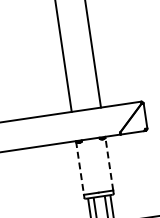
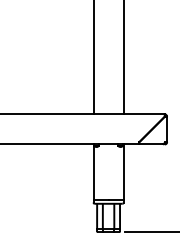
line: (109, 163) -> (123, 171), dashed -> solid
line: (79, 167) -> (93, 171), dashed -> solid

